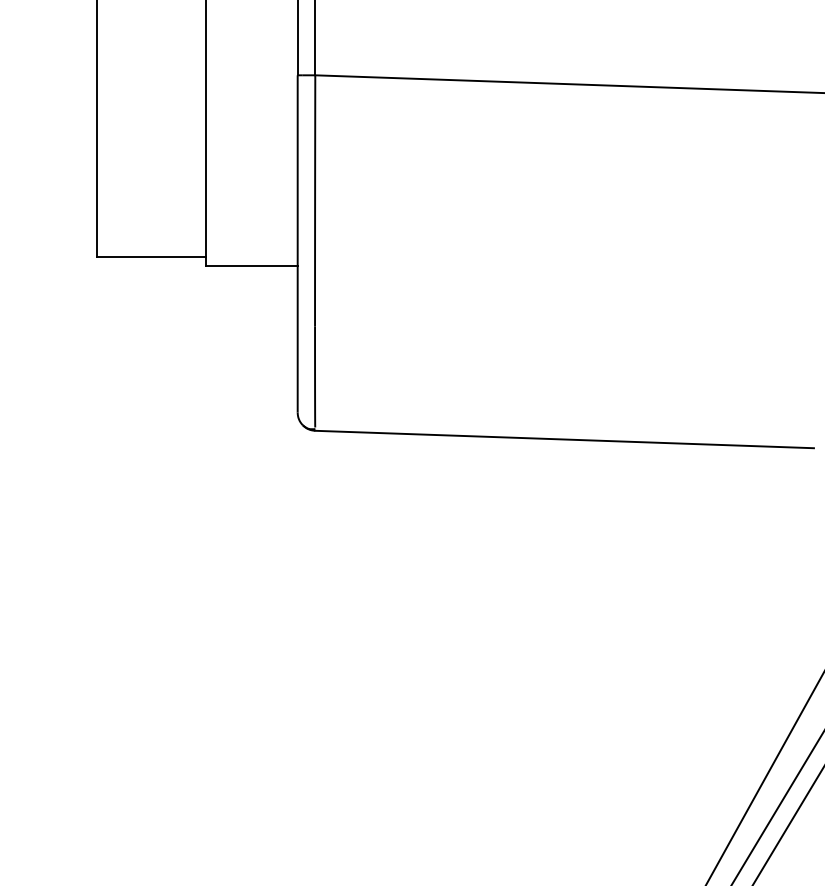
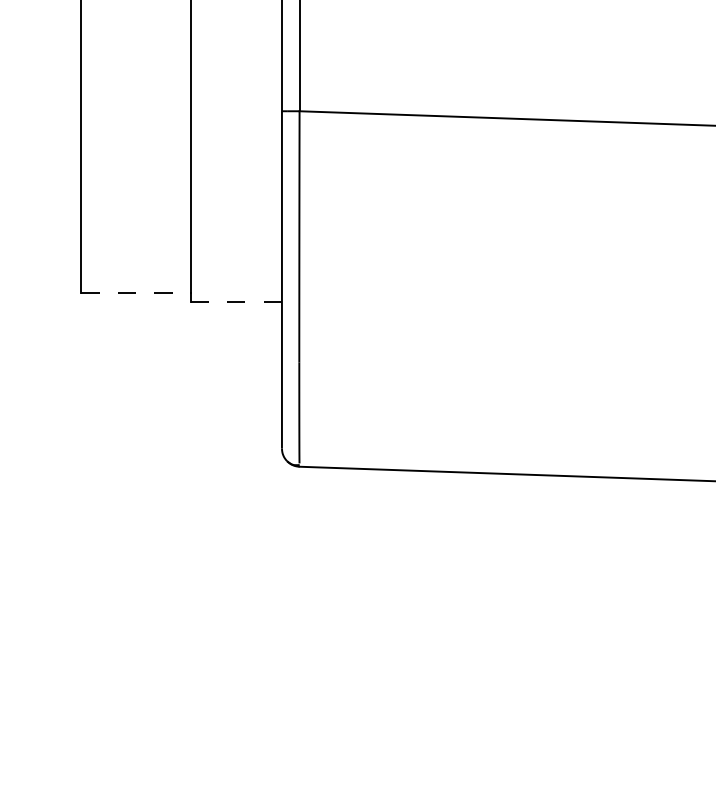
line: (151, 256) -> (135, 292), solid -> dashed
line: (252, 266) -> (236, 302), solid -> dashed

